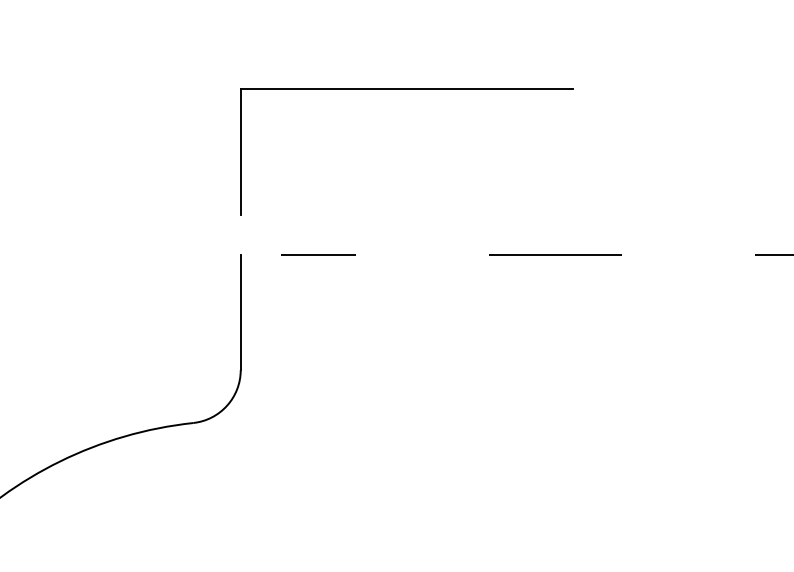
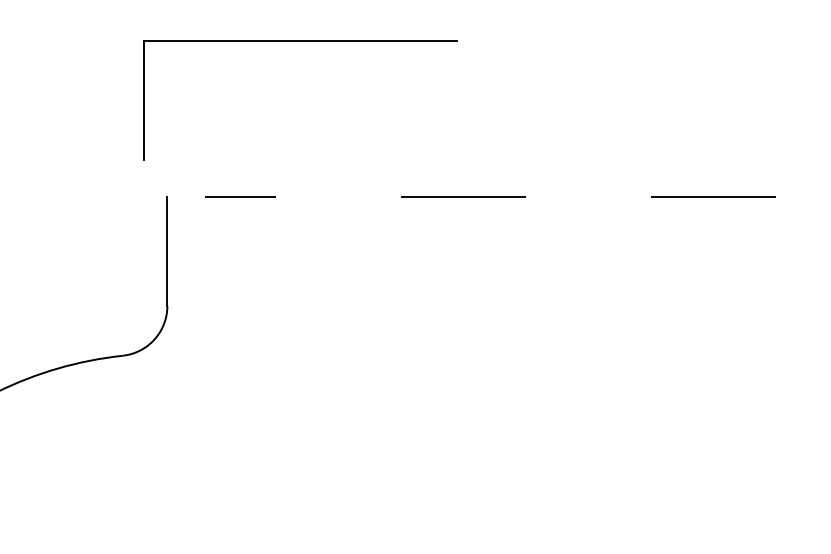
part: (406, 89) -> (300, 41), moved

